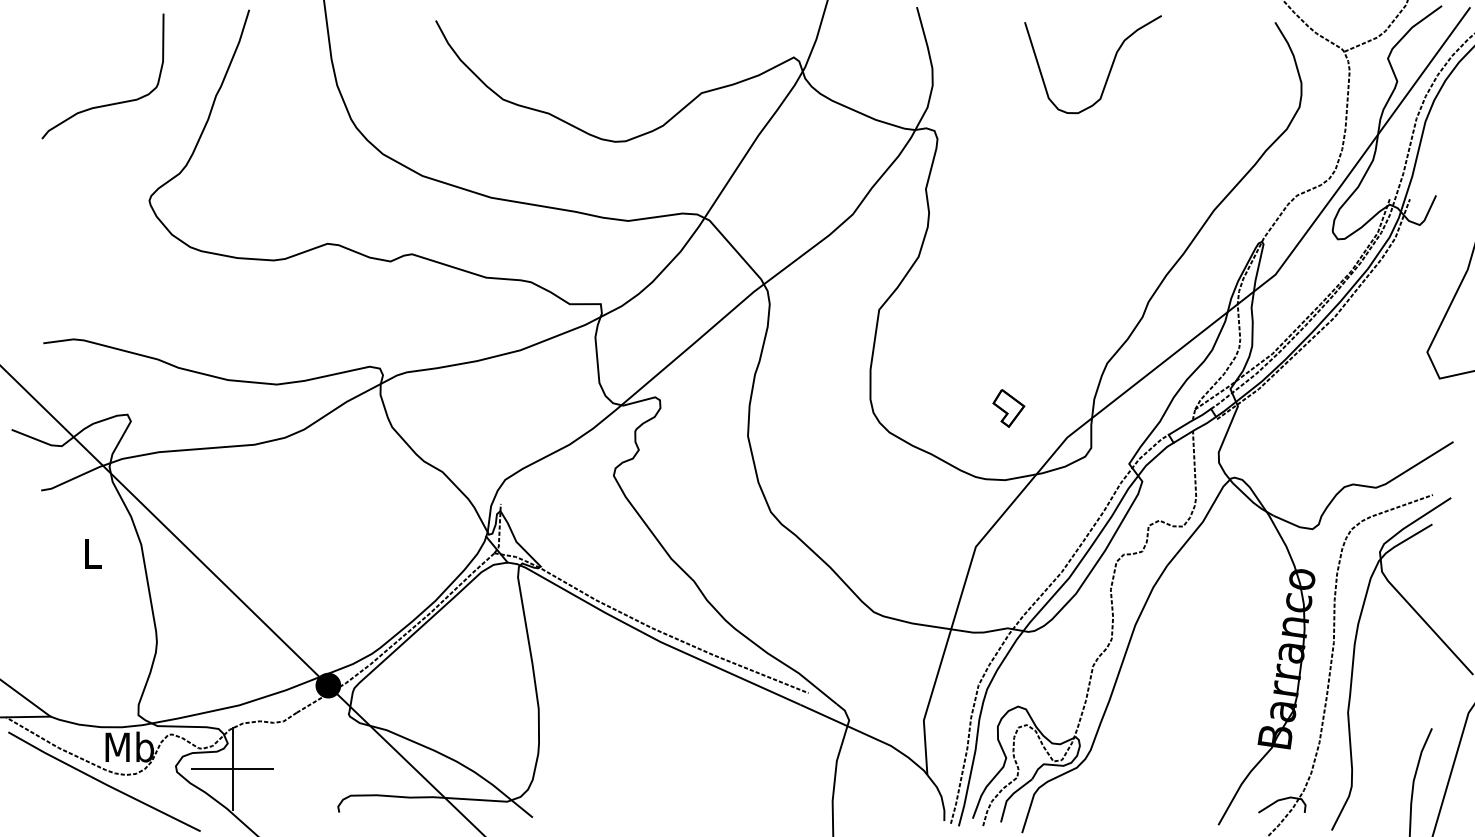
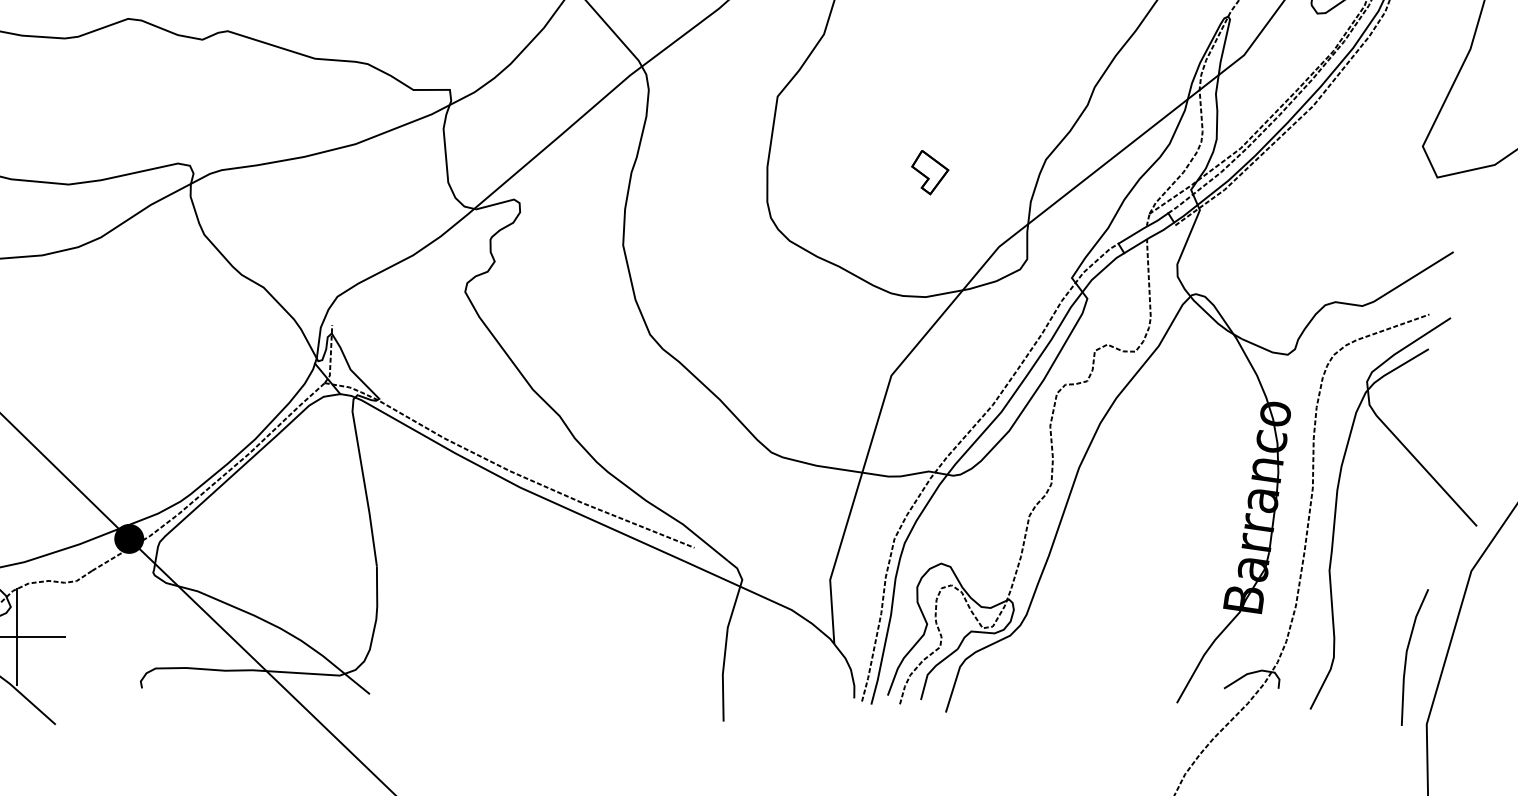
part: (1008, 408) -> (929, 172), moved

